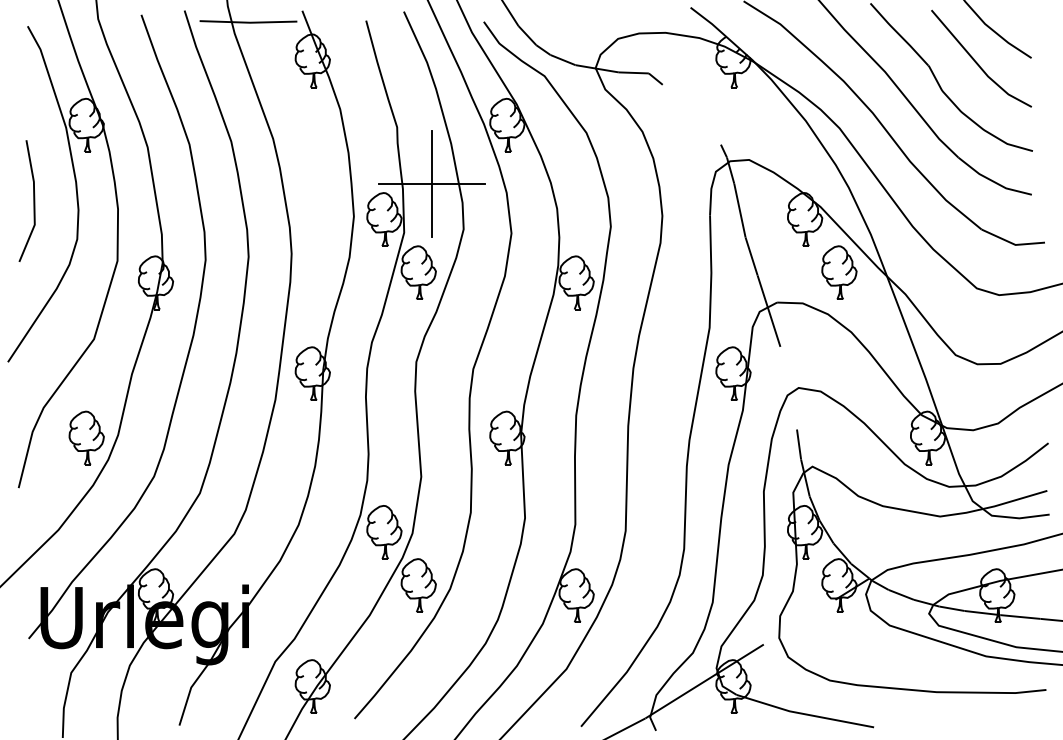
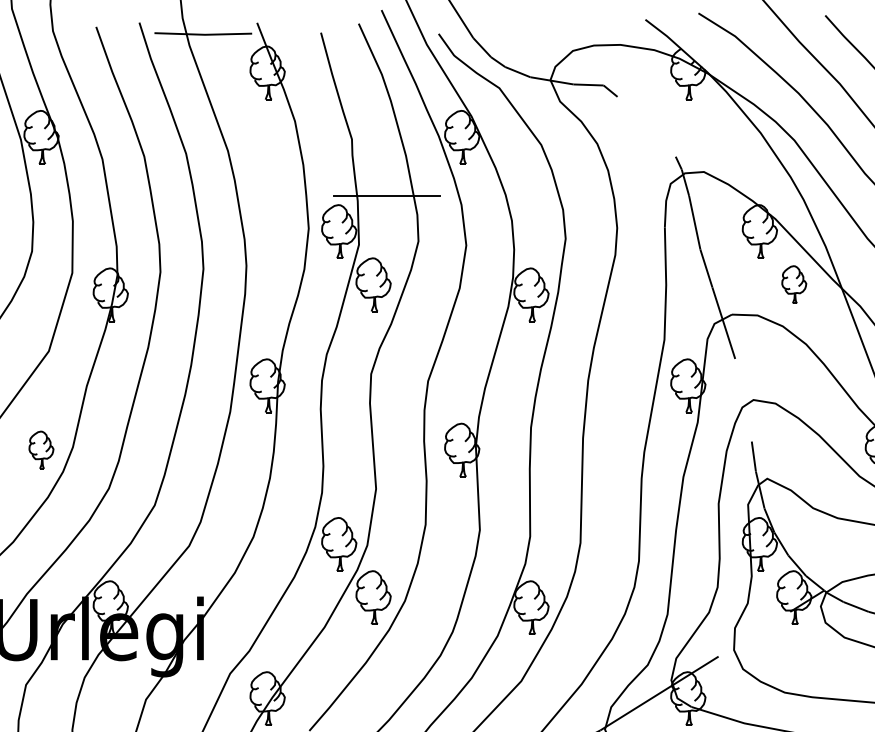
line: (431, 184) -> (386, 196), removed
part: (839, 272) -> (794, 284), size x0.7
part: (86, 437) -> (41, 449), size x0.7

